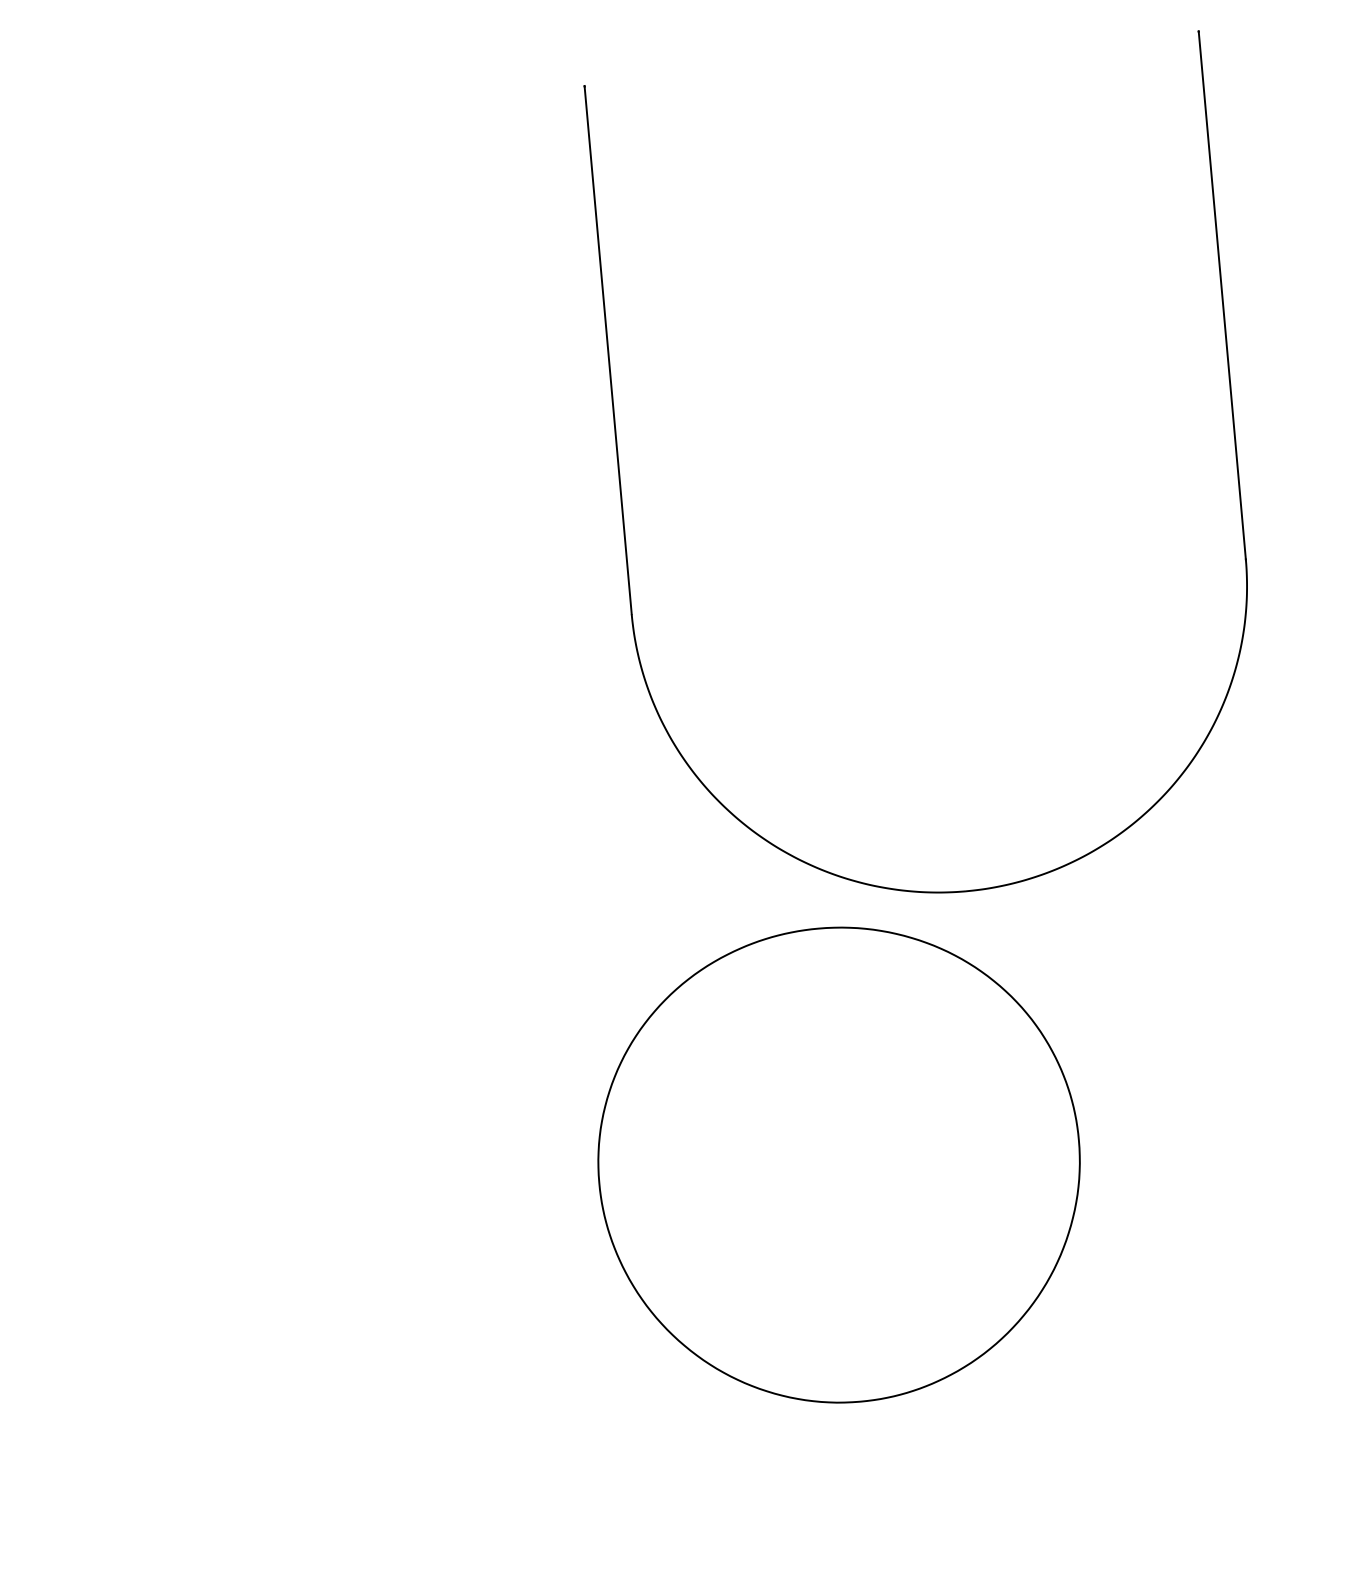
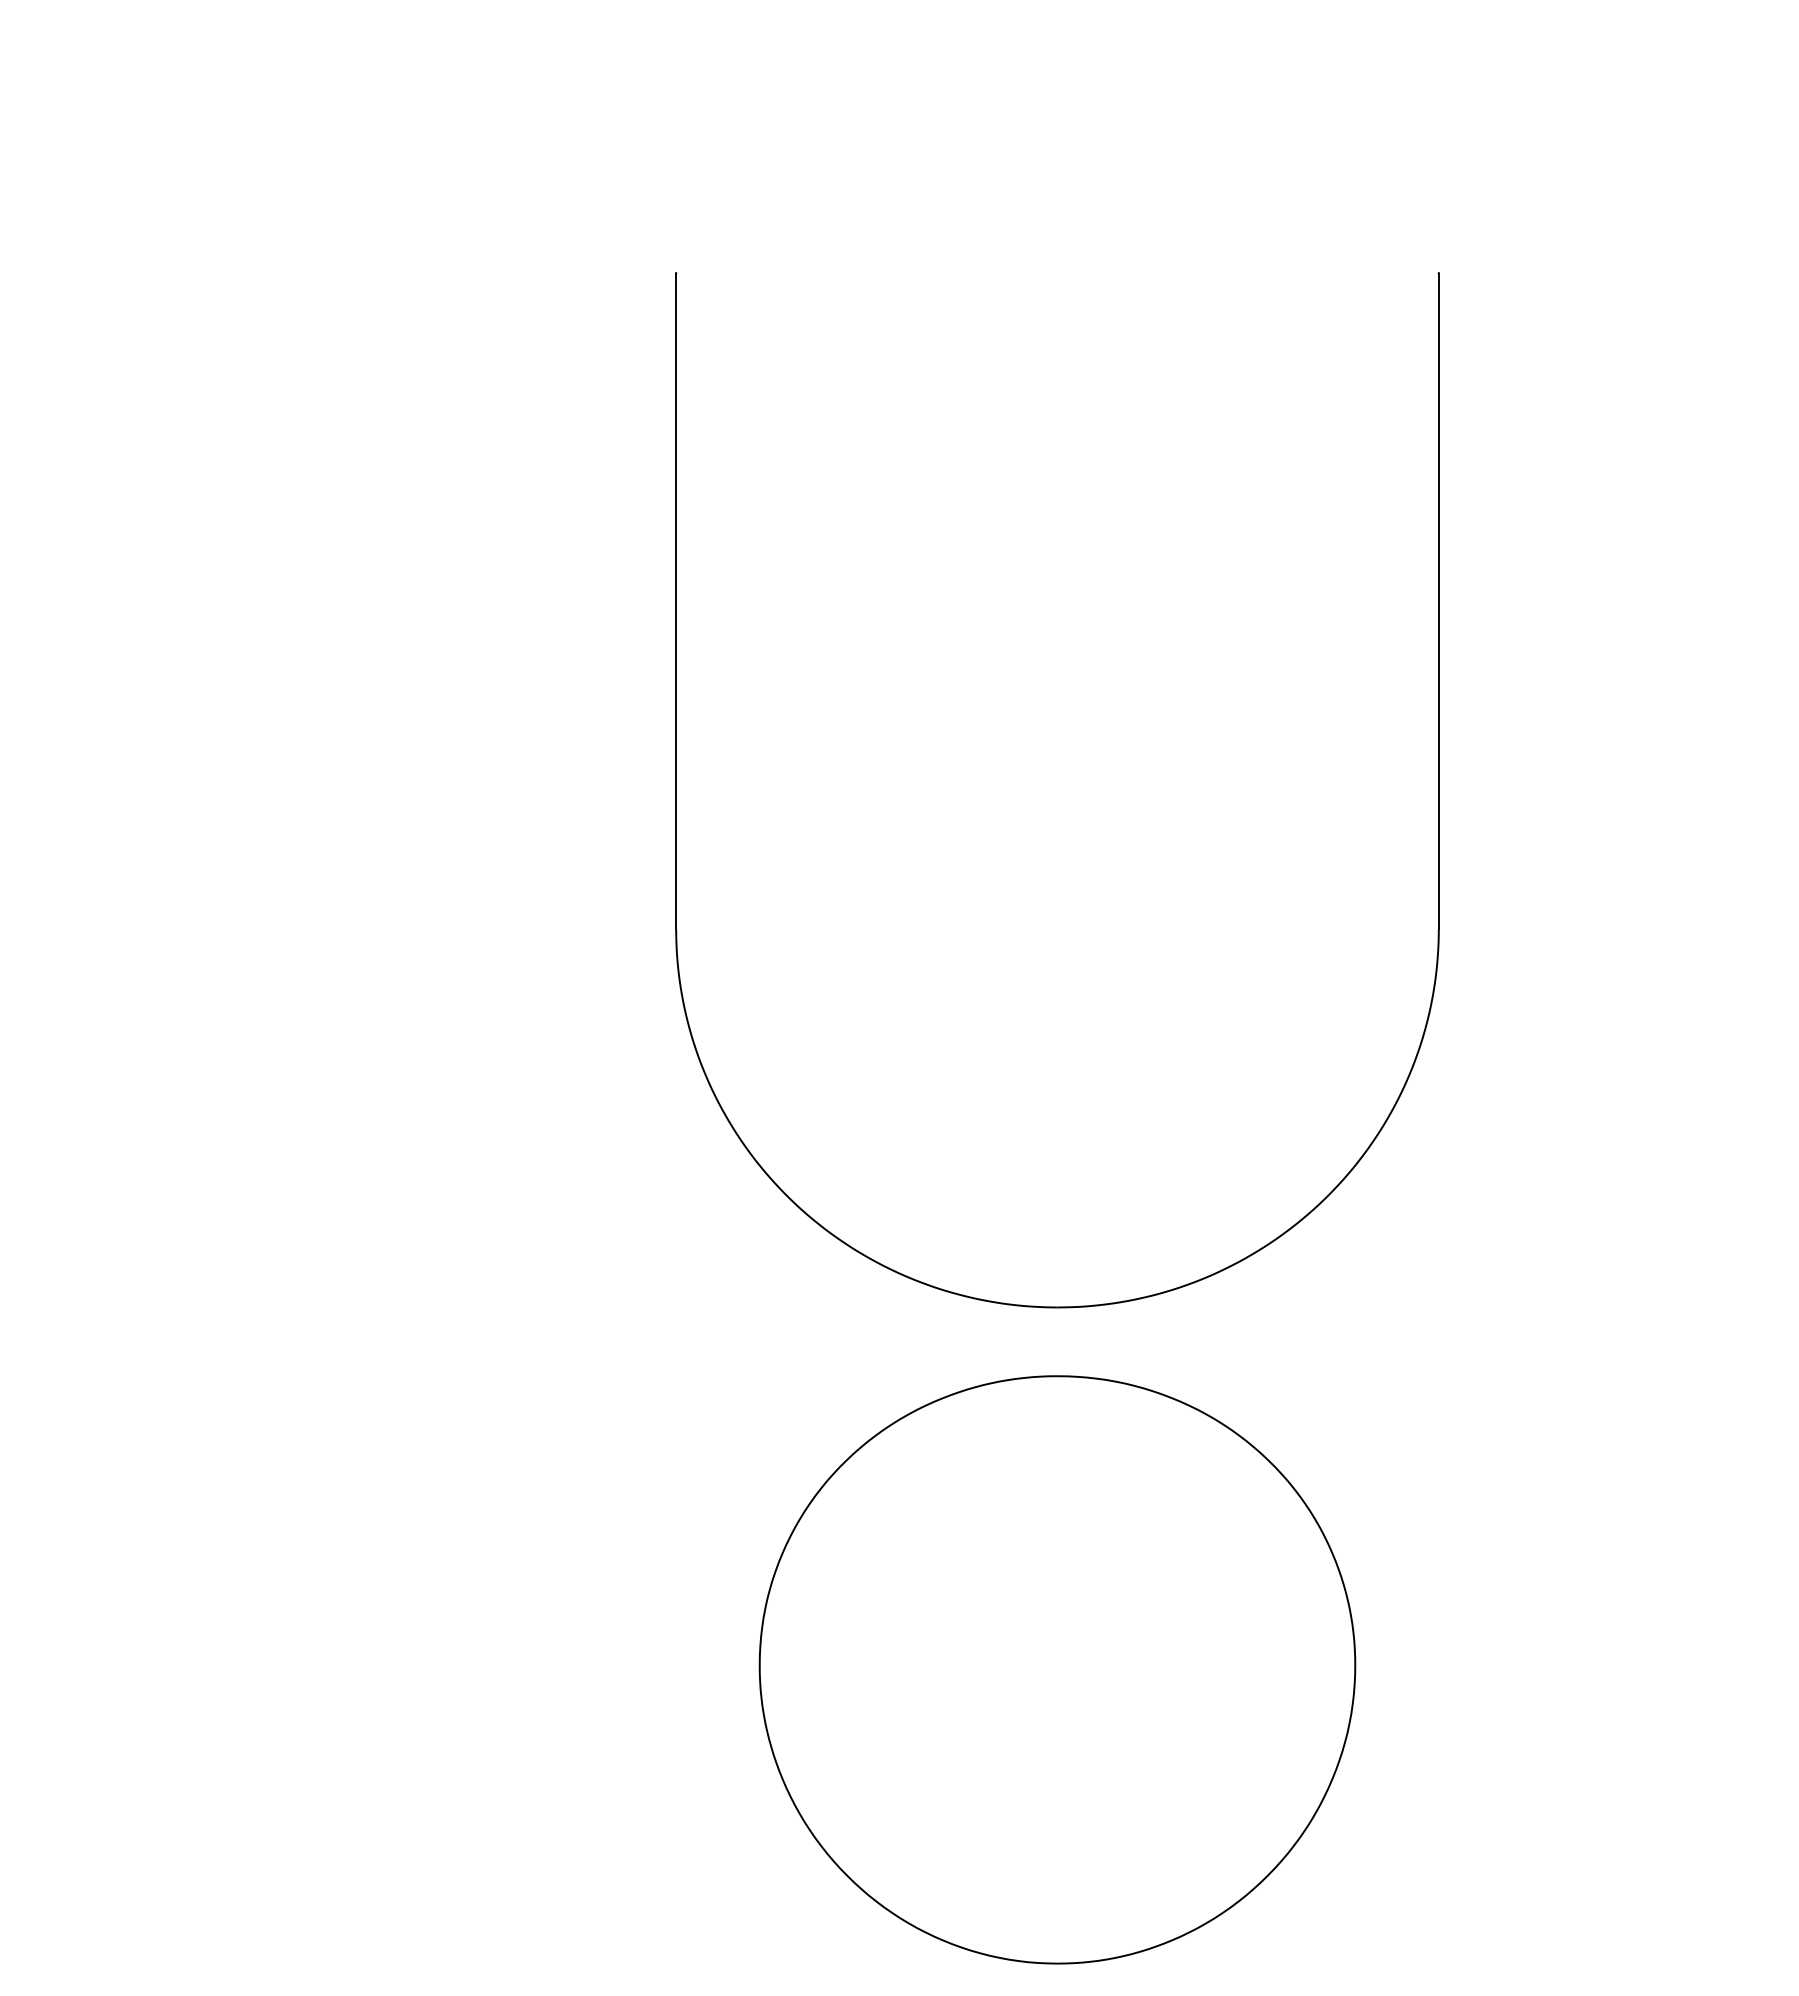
part: (839, 1164) -> (1057, 1669), moved

